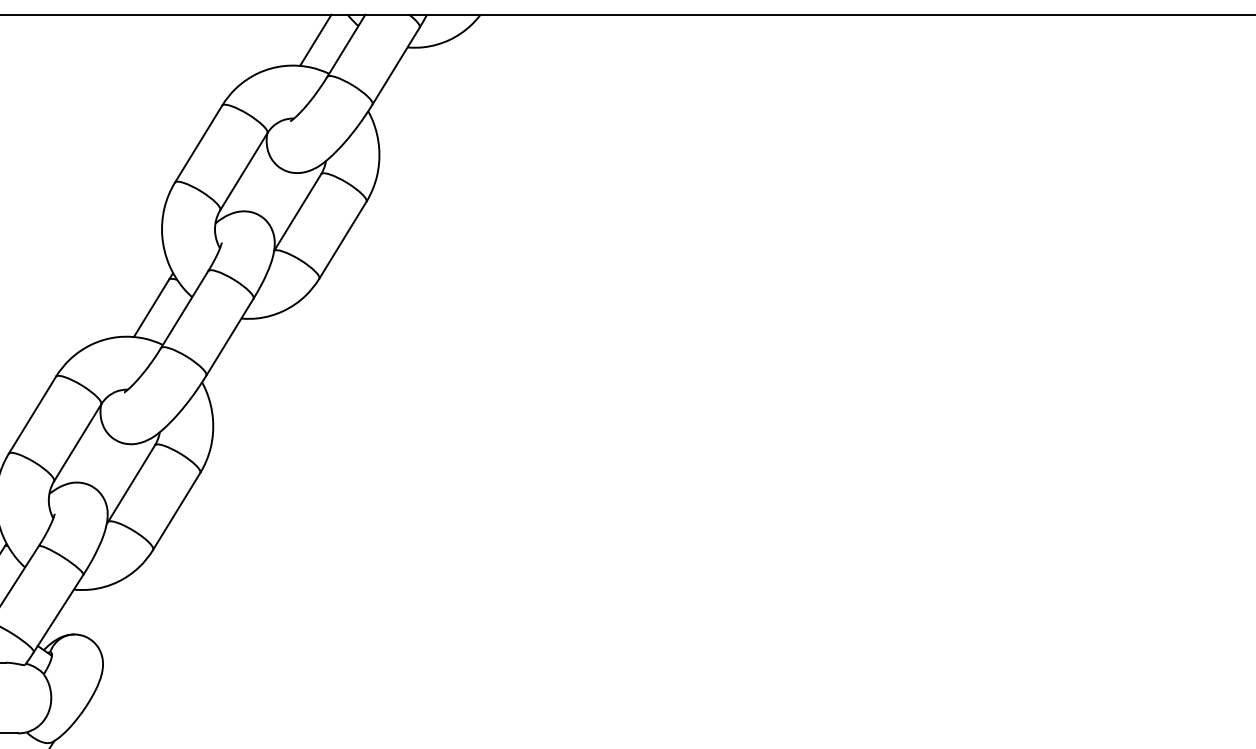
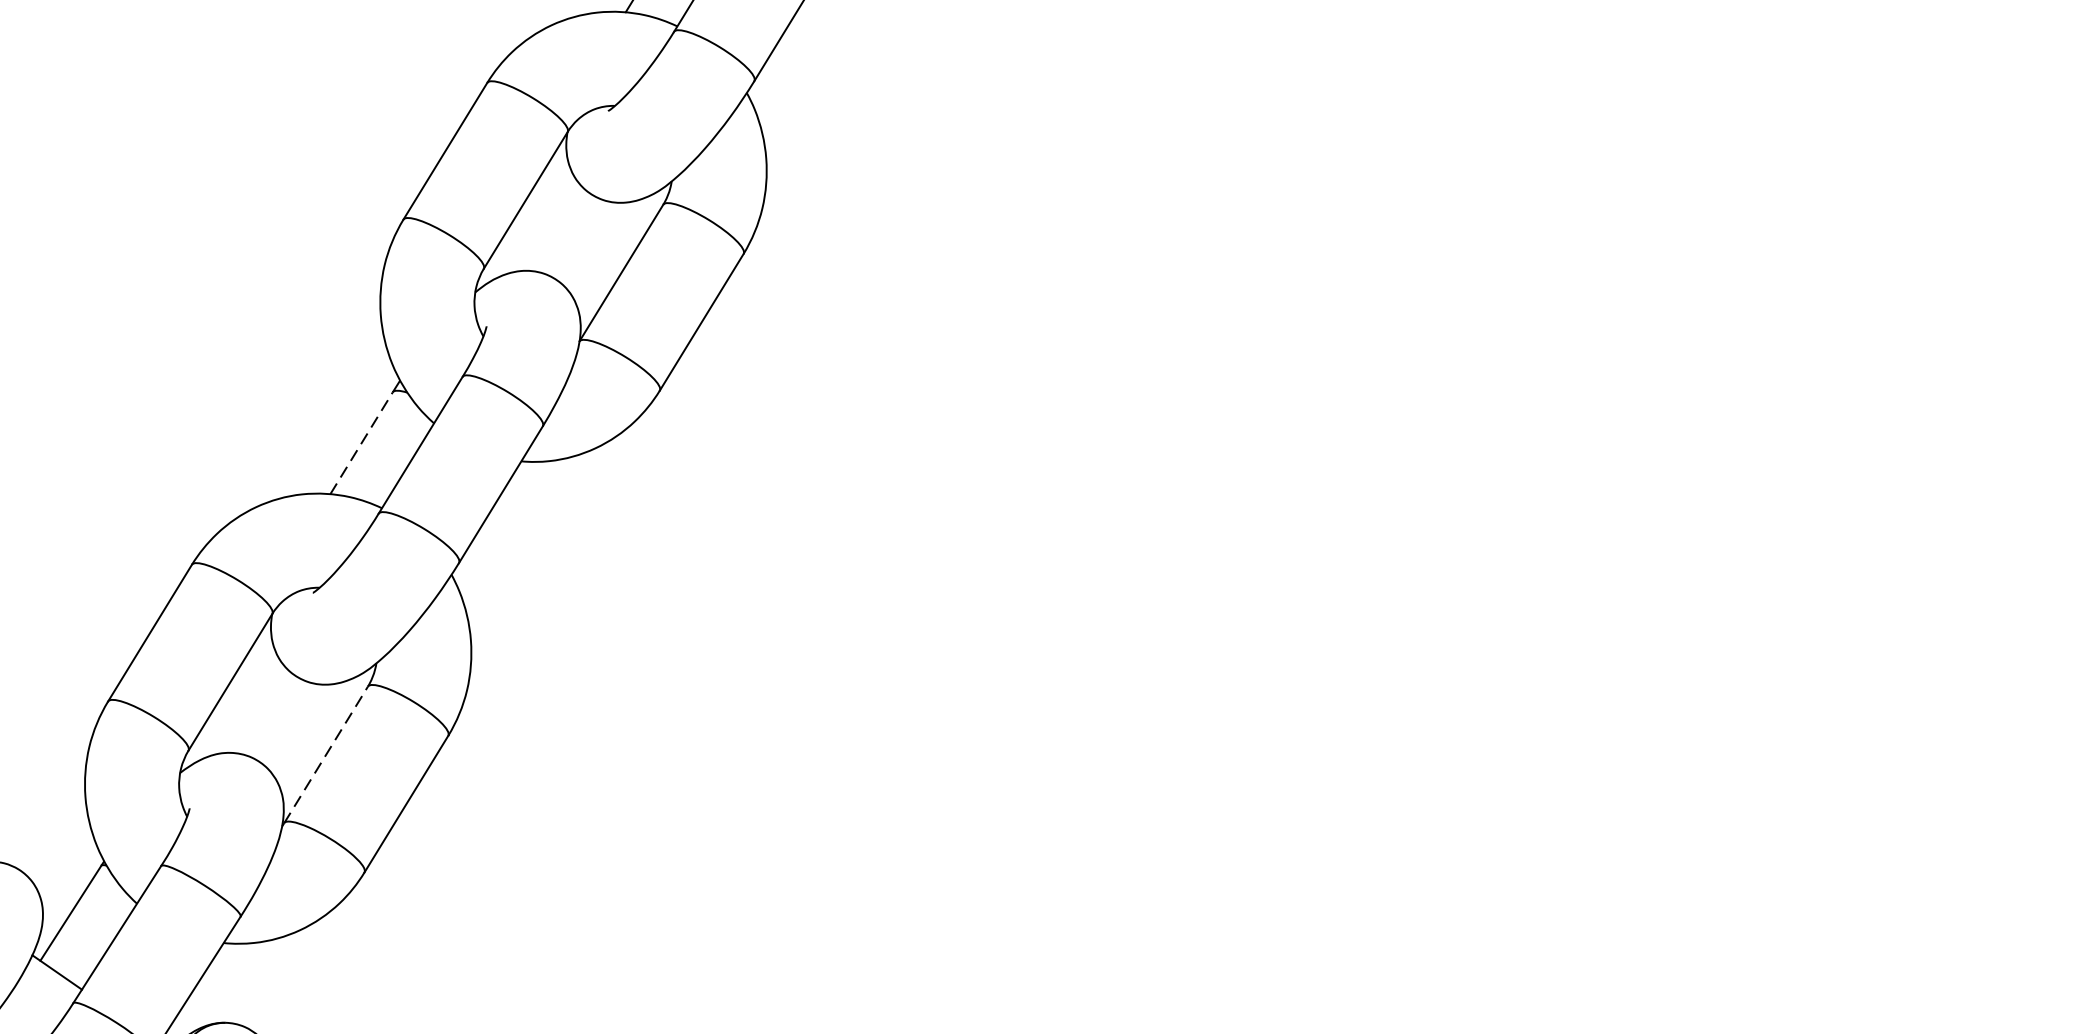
line: (151, 308) -> (361, 443), solid -> dashed
line: (131, 483) -> (326, 754), solid -> dashed

